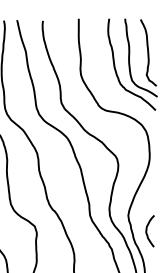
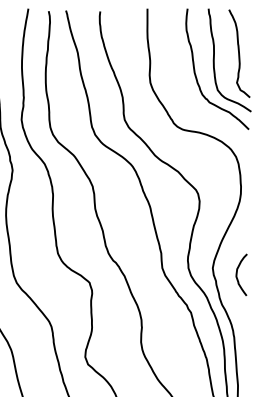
curve: (147, 230) -> (237, 274), moved

